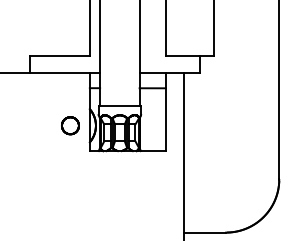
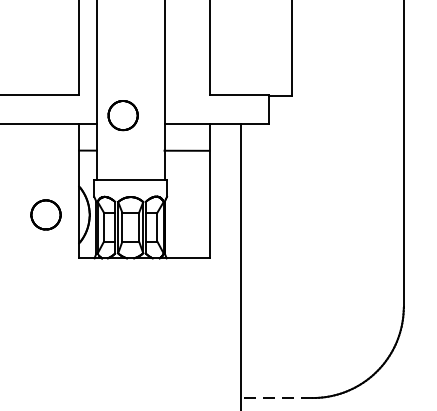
part: (115, 67) -> (123, 115), added
line: (204, 232) -> (275, 397), solid -> dashed

